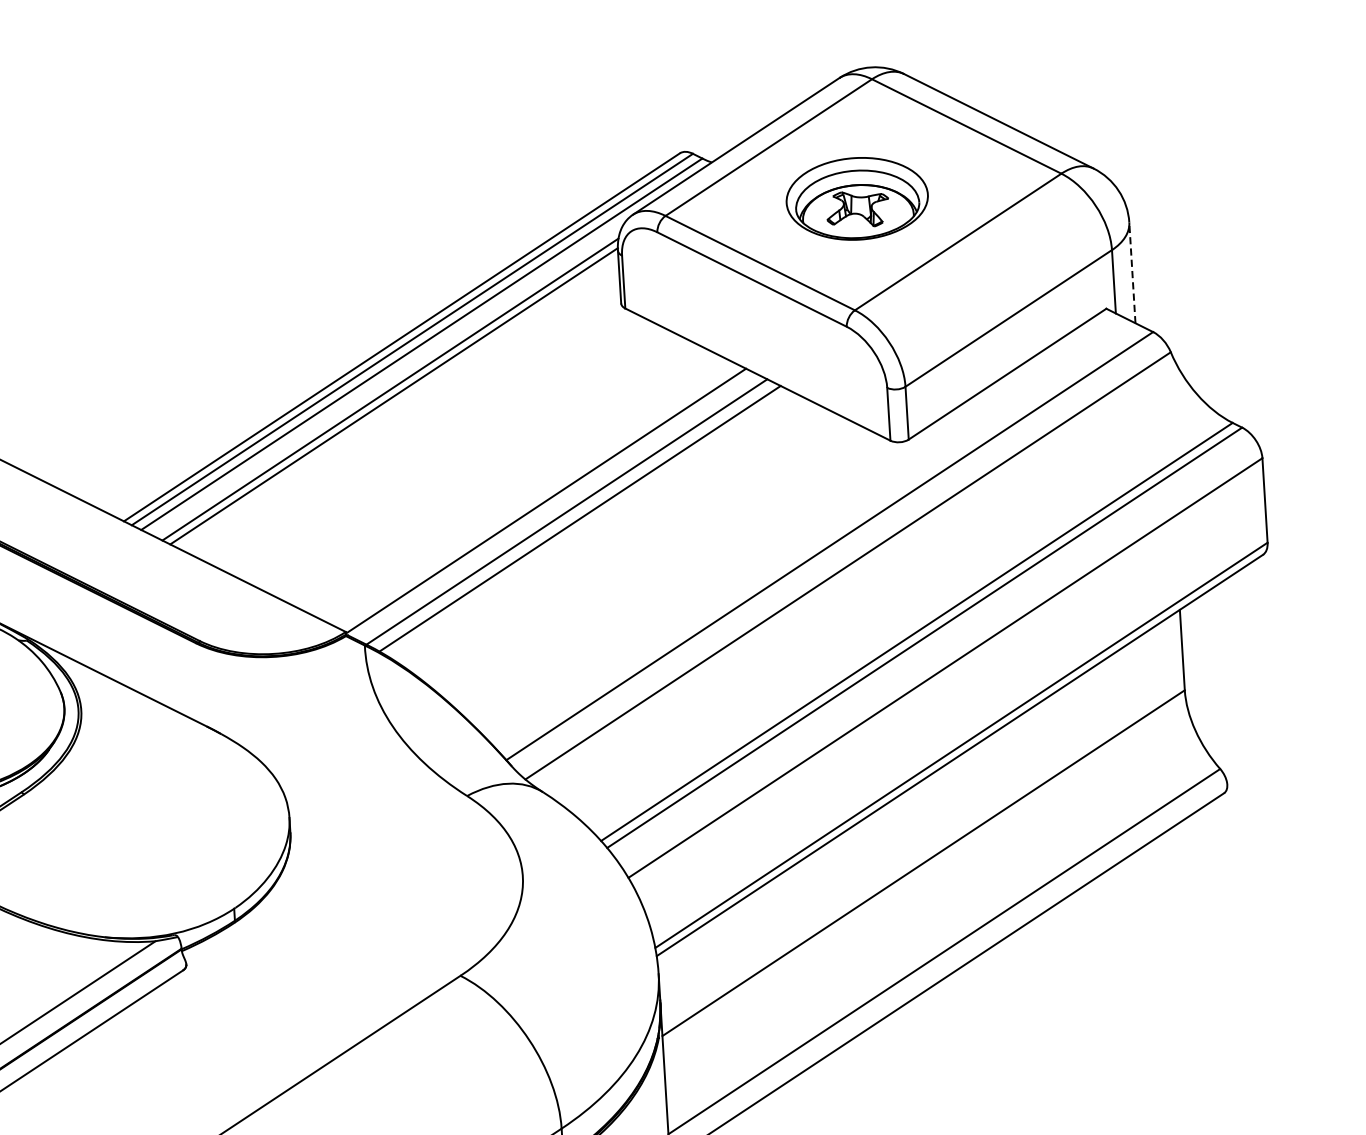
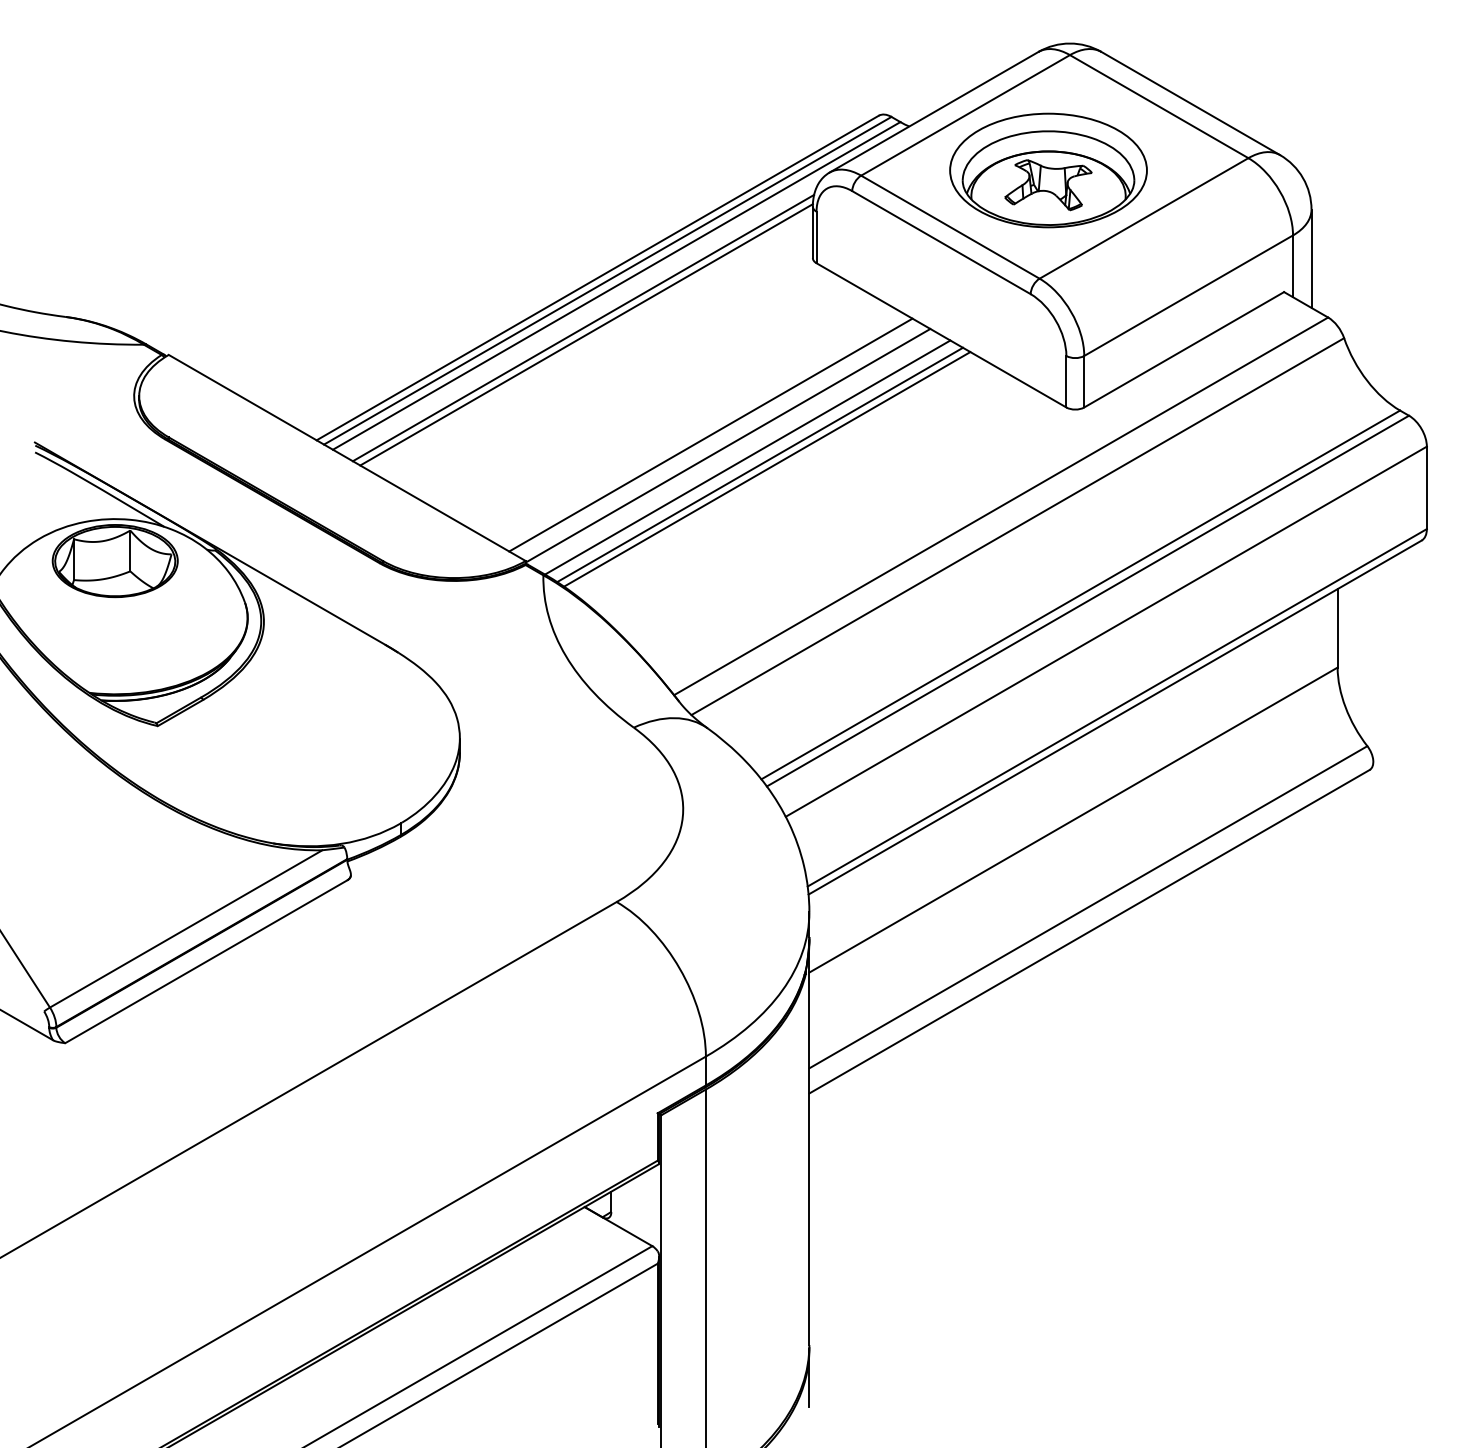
part: (857, 198) -> (1048, 170), size x1.43
line: (1132, 272) -> (1311, 258), dashed -> solid
line: (527, 490) -> (710, 434), added
line: (587, 522) -> (767, 469), added

